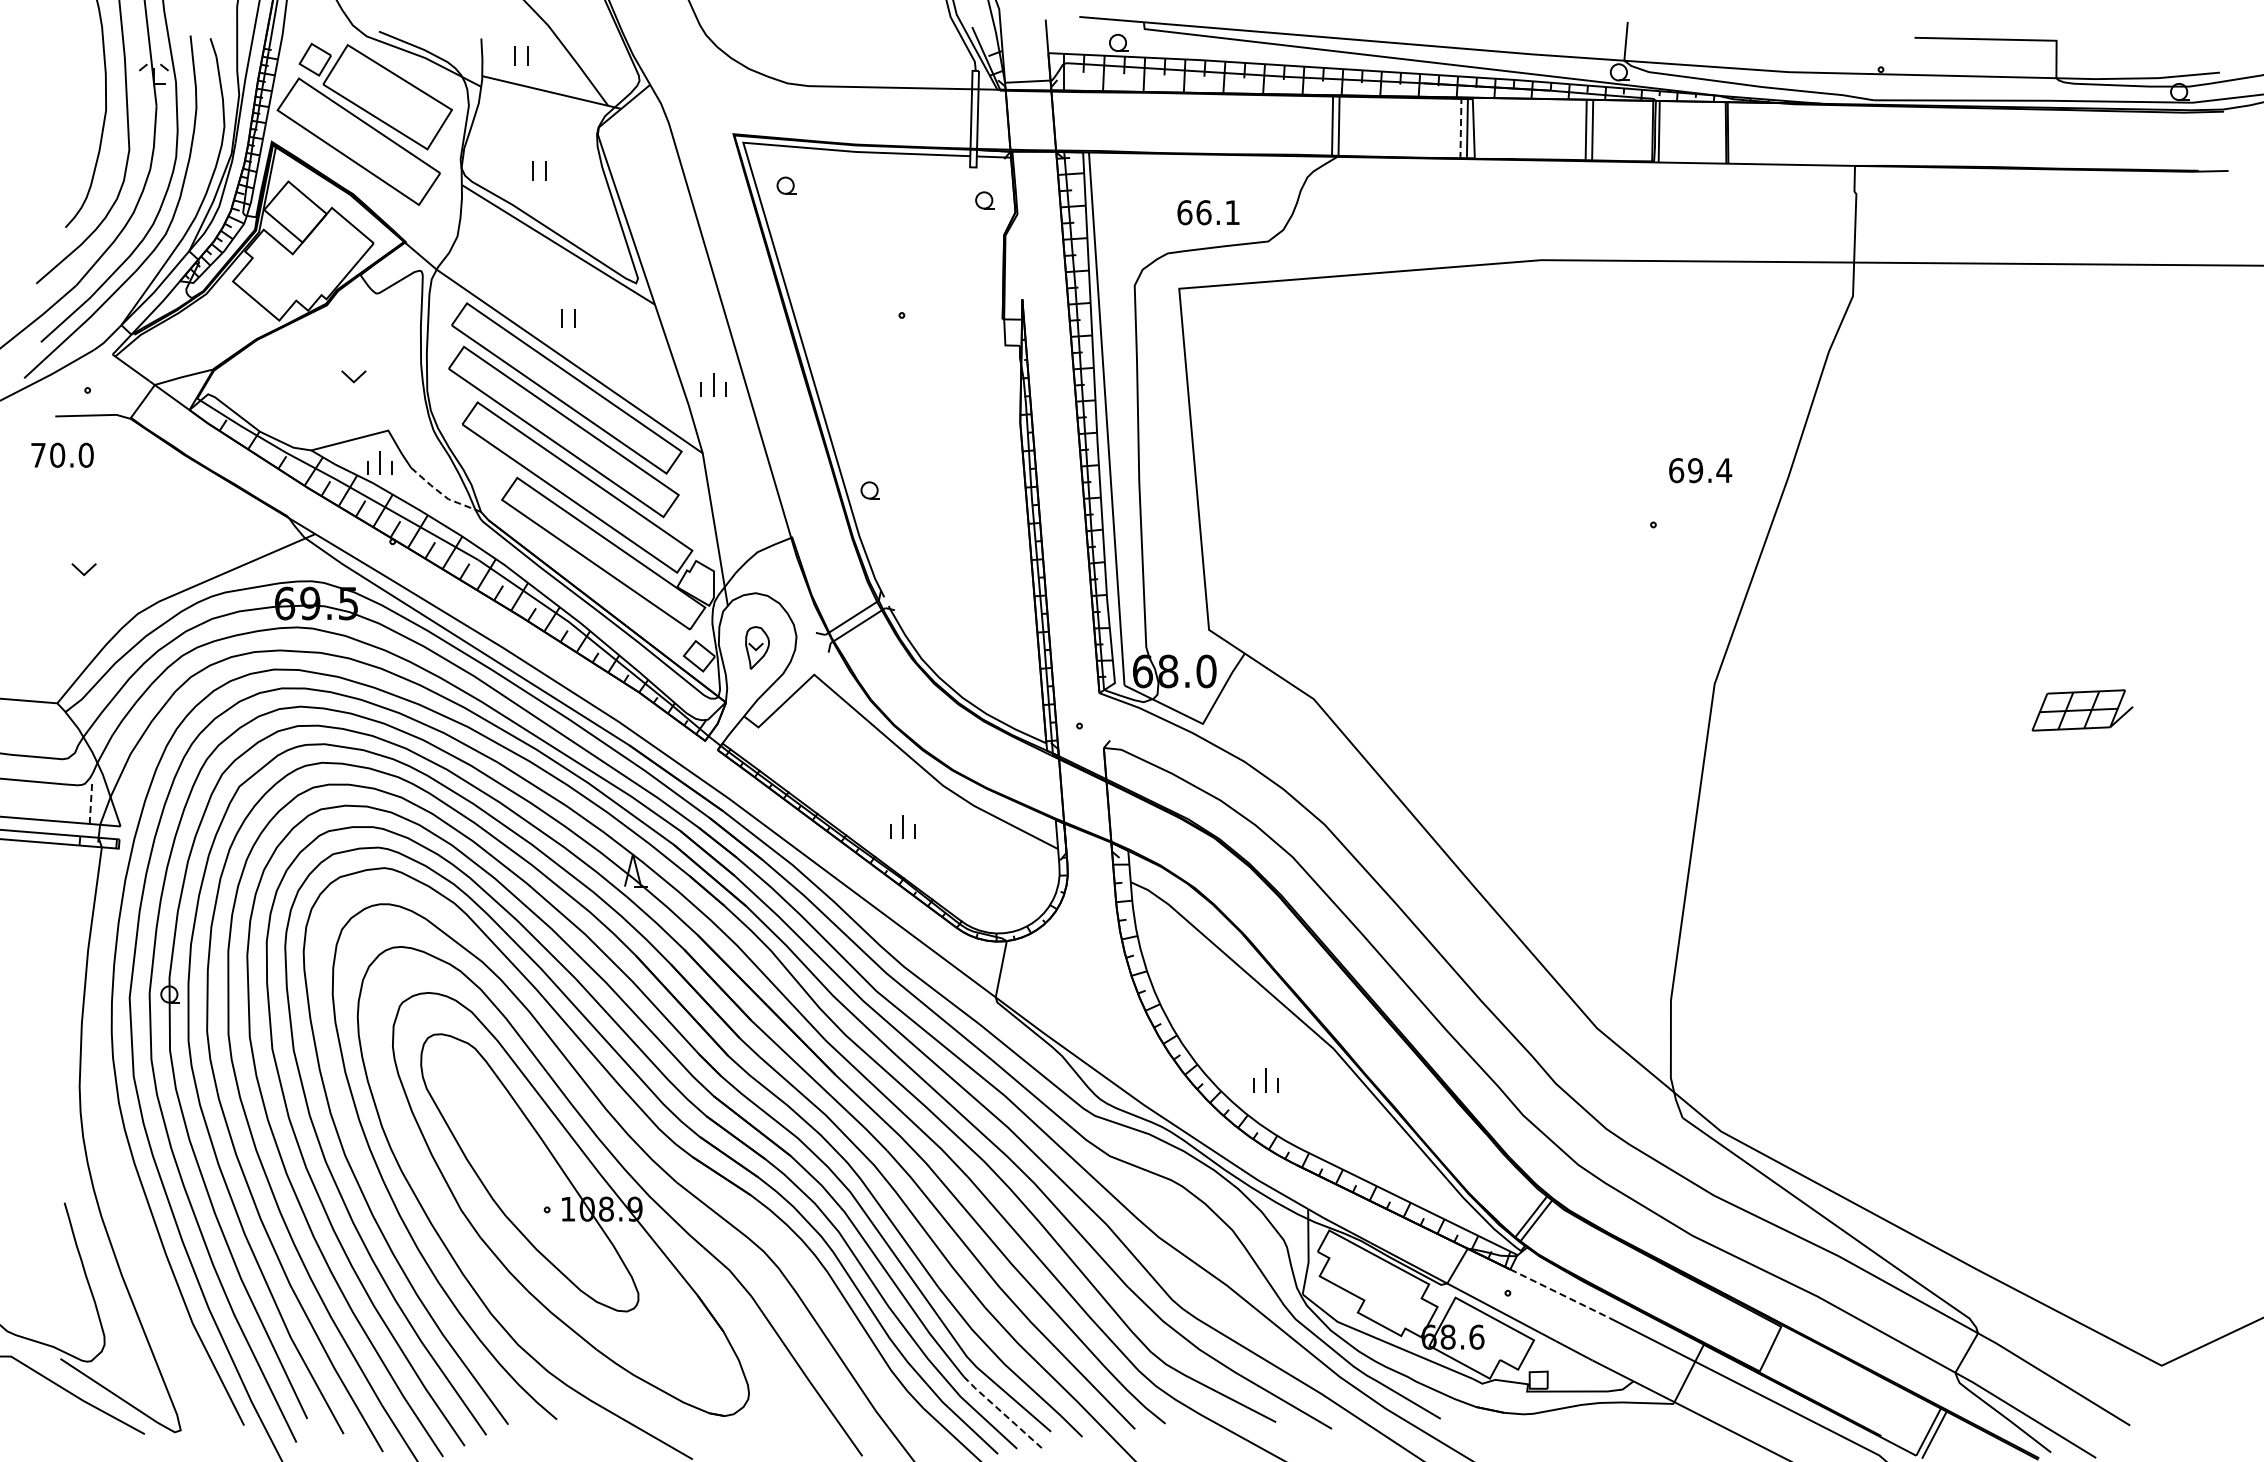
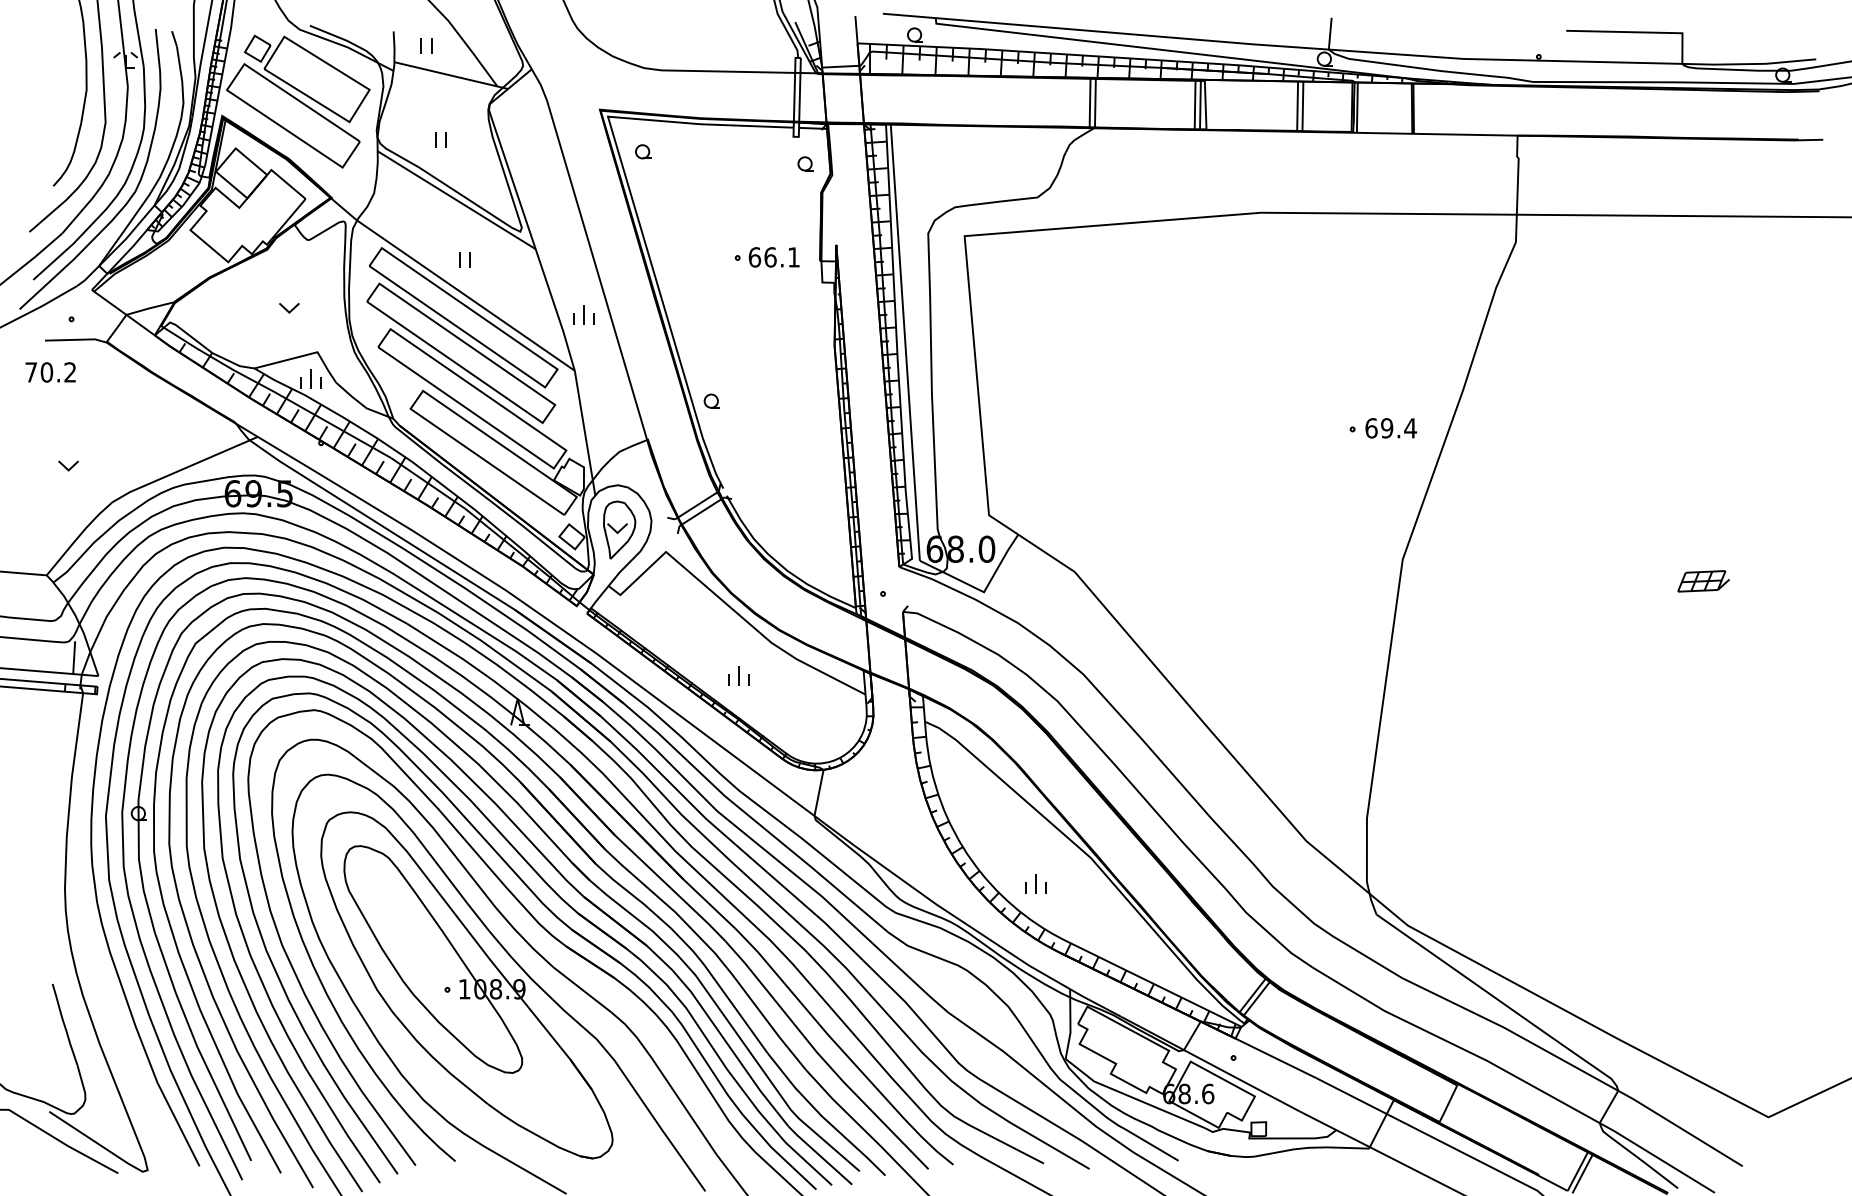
line: (1460, 128) -> (1194, 105), dashed -> solid
text: (1208, 212) -> (774, 257), moved
text: (85, 454) -> (69, 371), 70.0 -> 70.2
text: (1700, 470) -> (1391, 428), moved
line: (443, 495) -> (362, 405), dashed -> solid
part: (757, 647) -> (619, 529), size x1.67
part: (2082, 710) -> (1703, 581), size x0.62
line: (90, 803) -> (73, 657), dashed -> solid
line: (1560, 1293) -> (1276, 1058), dashed -> solid
line: (1002, 1412) -> (820, 1155), dashed -> solid

